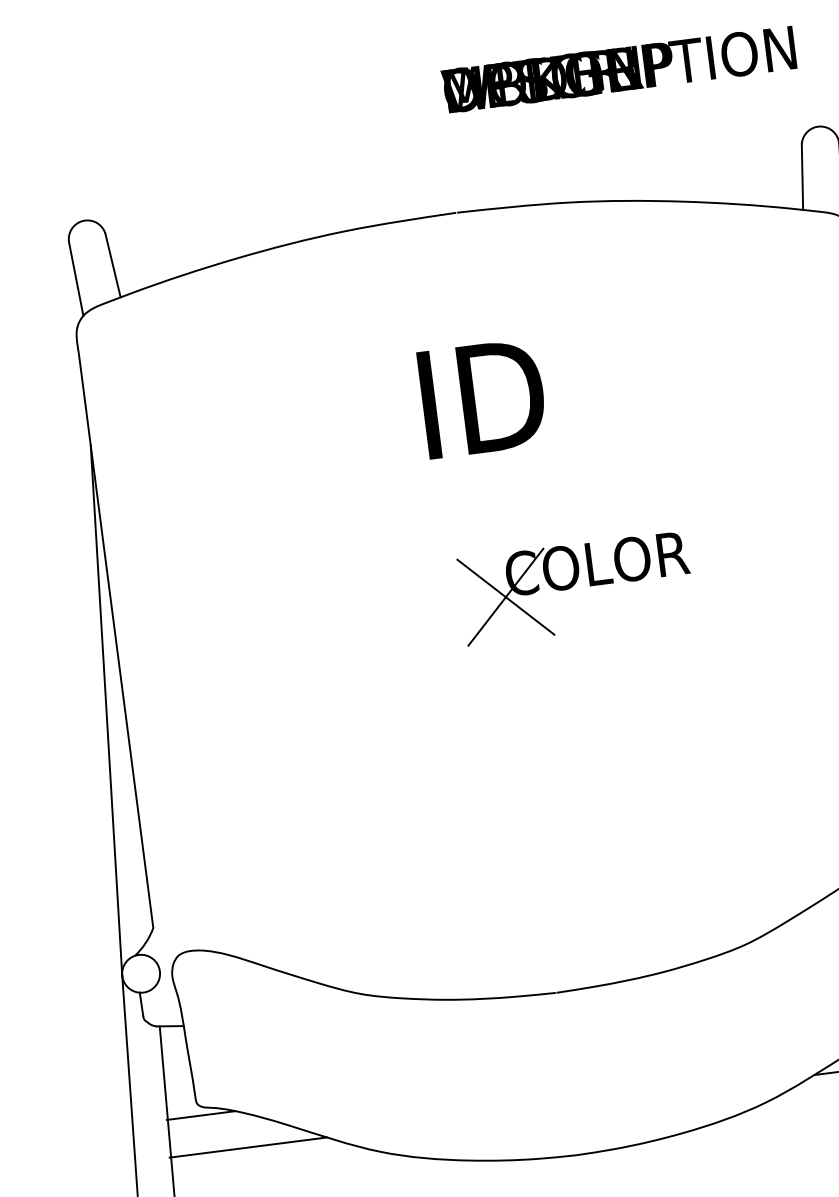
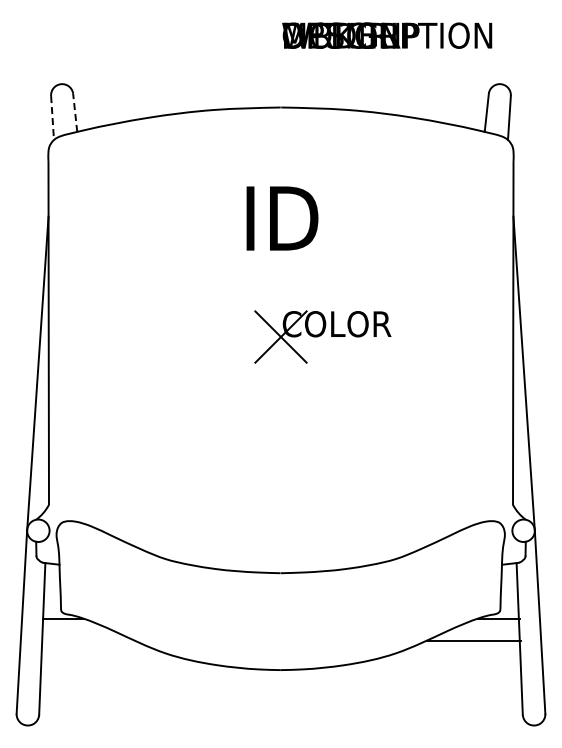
line: (113, 265) -> (75, 112), solid -> dashed
line: (76, 280) -> (52, 118), solid -> dashed
line: (248, 1146) -> (88, 640), removed

